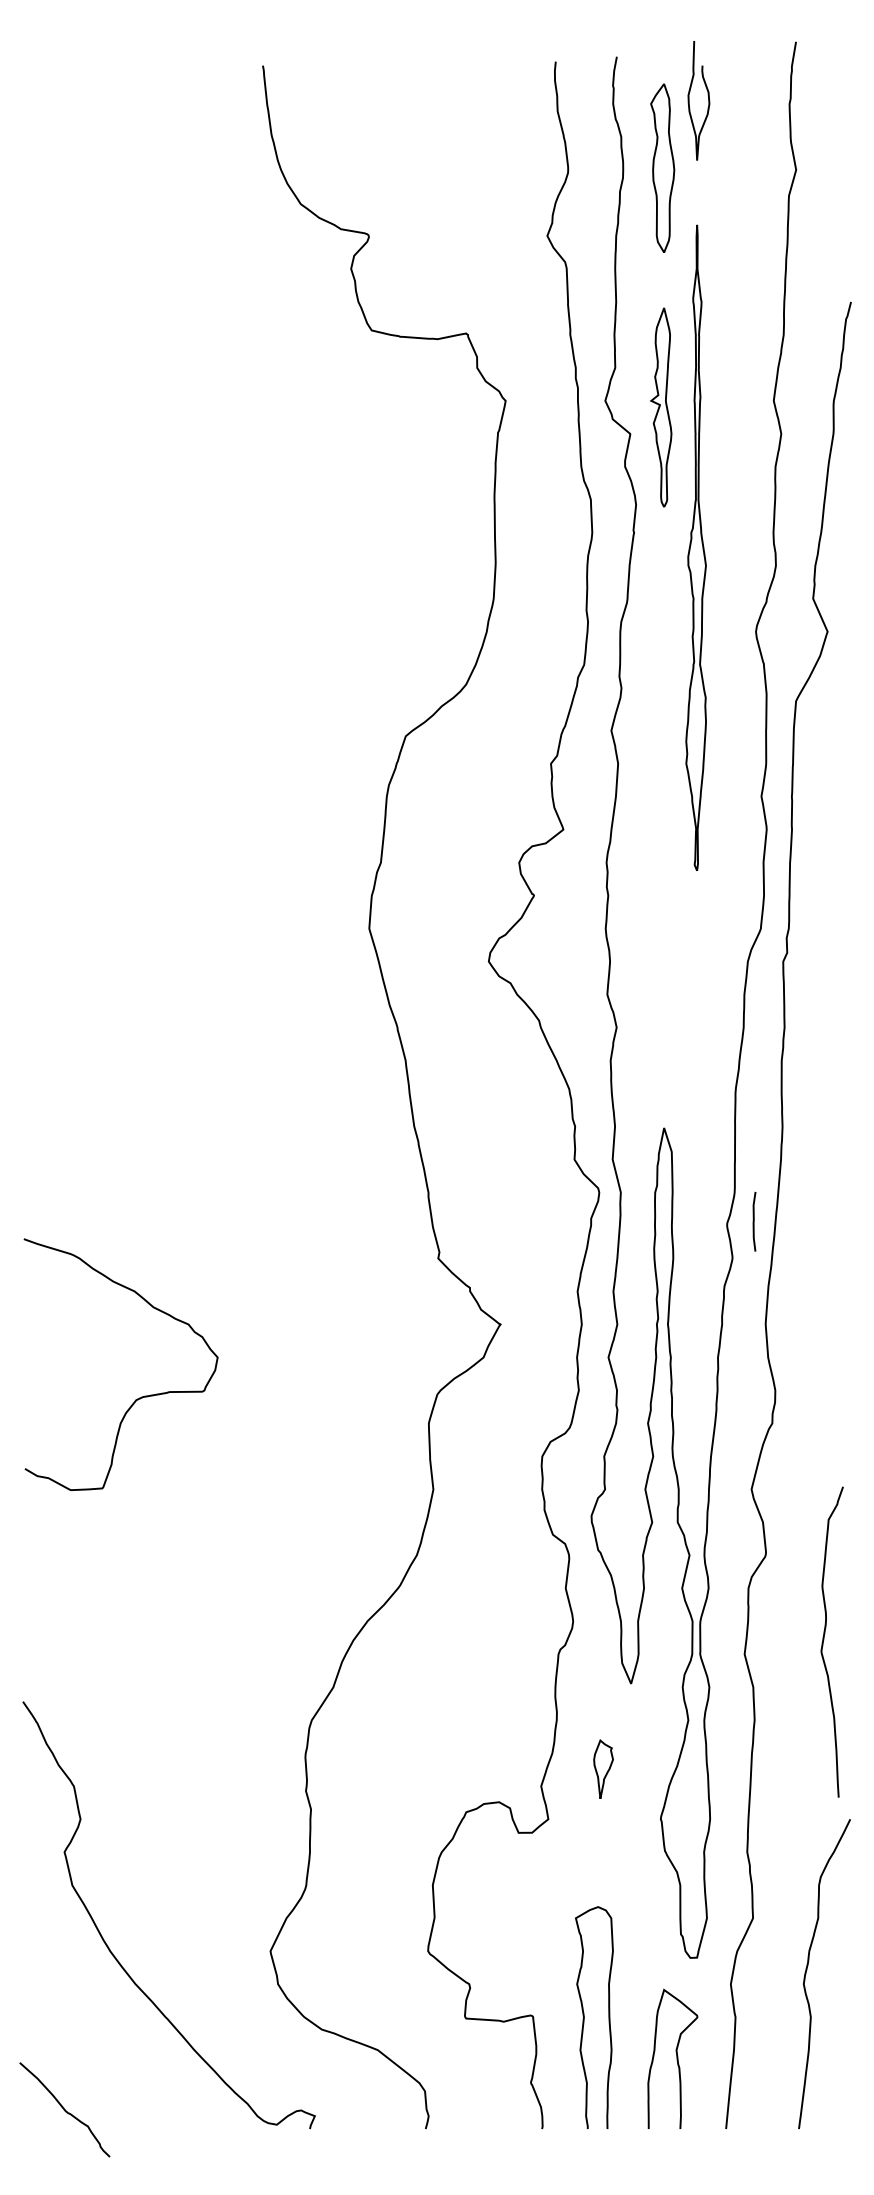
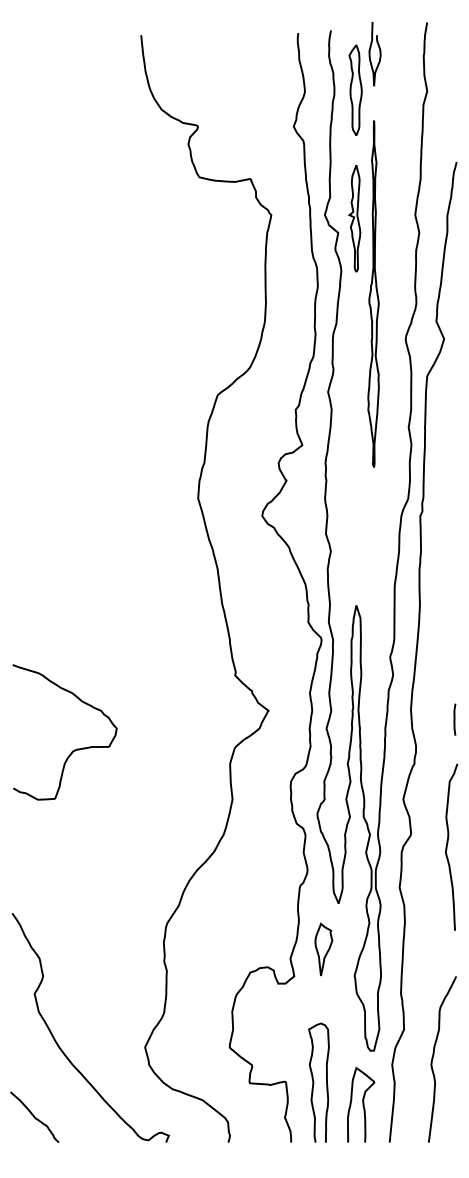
line: (753, 1221) -> (454, 719), moved
curve: (824, 1640) -> (447, 846), moved
part: (602, 1769) -> (323, 949), size x1.67
curve: (64, 2110) -> (34, 1117), moved

